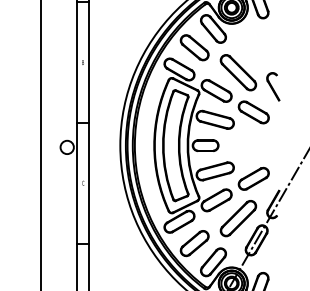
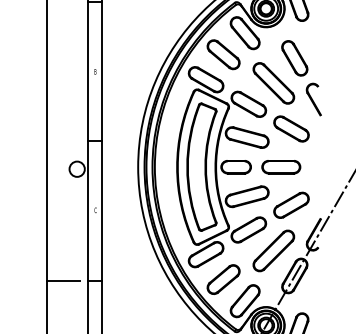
part: (256, 50) -> (294, 57), added
part: (244, 145) -> (280, 167), added
line: (54, 244) -> (62, 280), added

